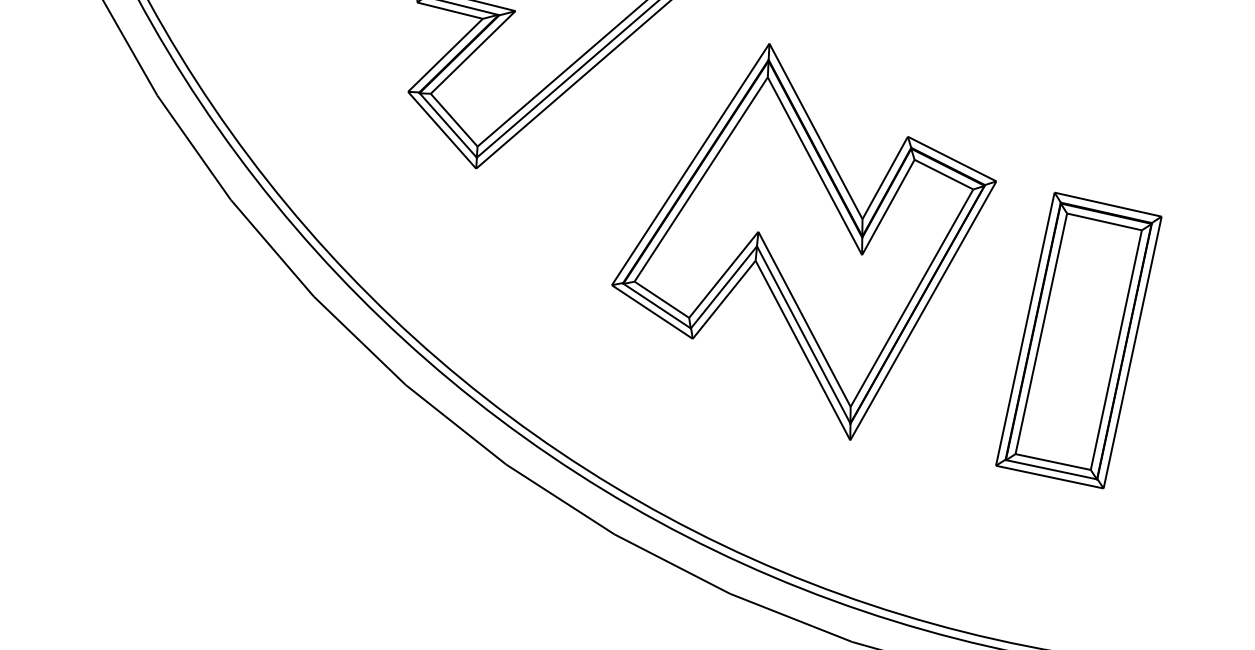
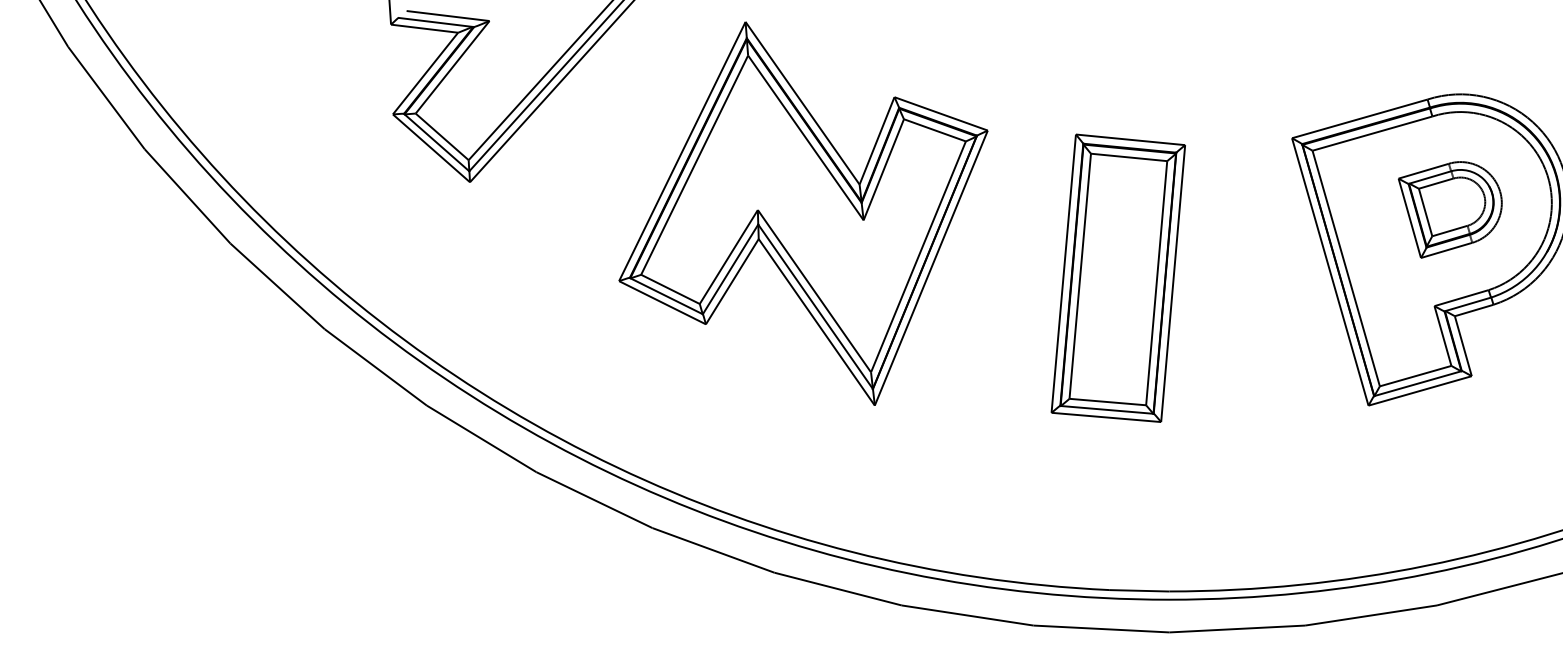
part: (1078, 339) -> (1117, 277), moved

